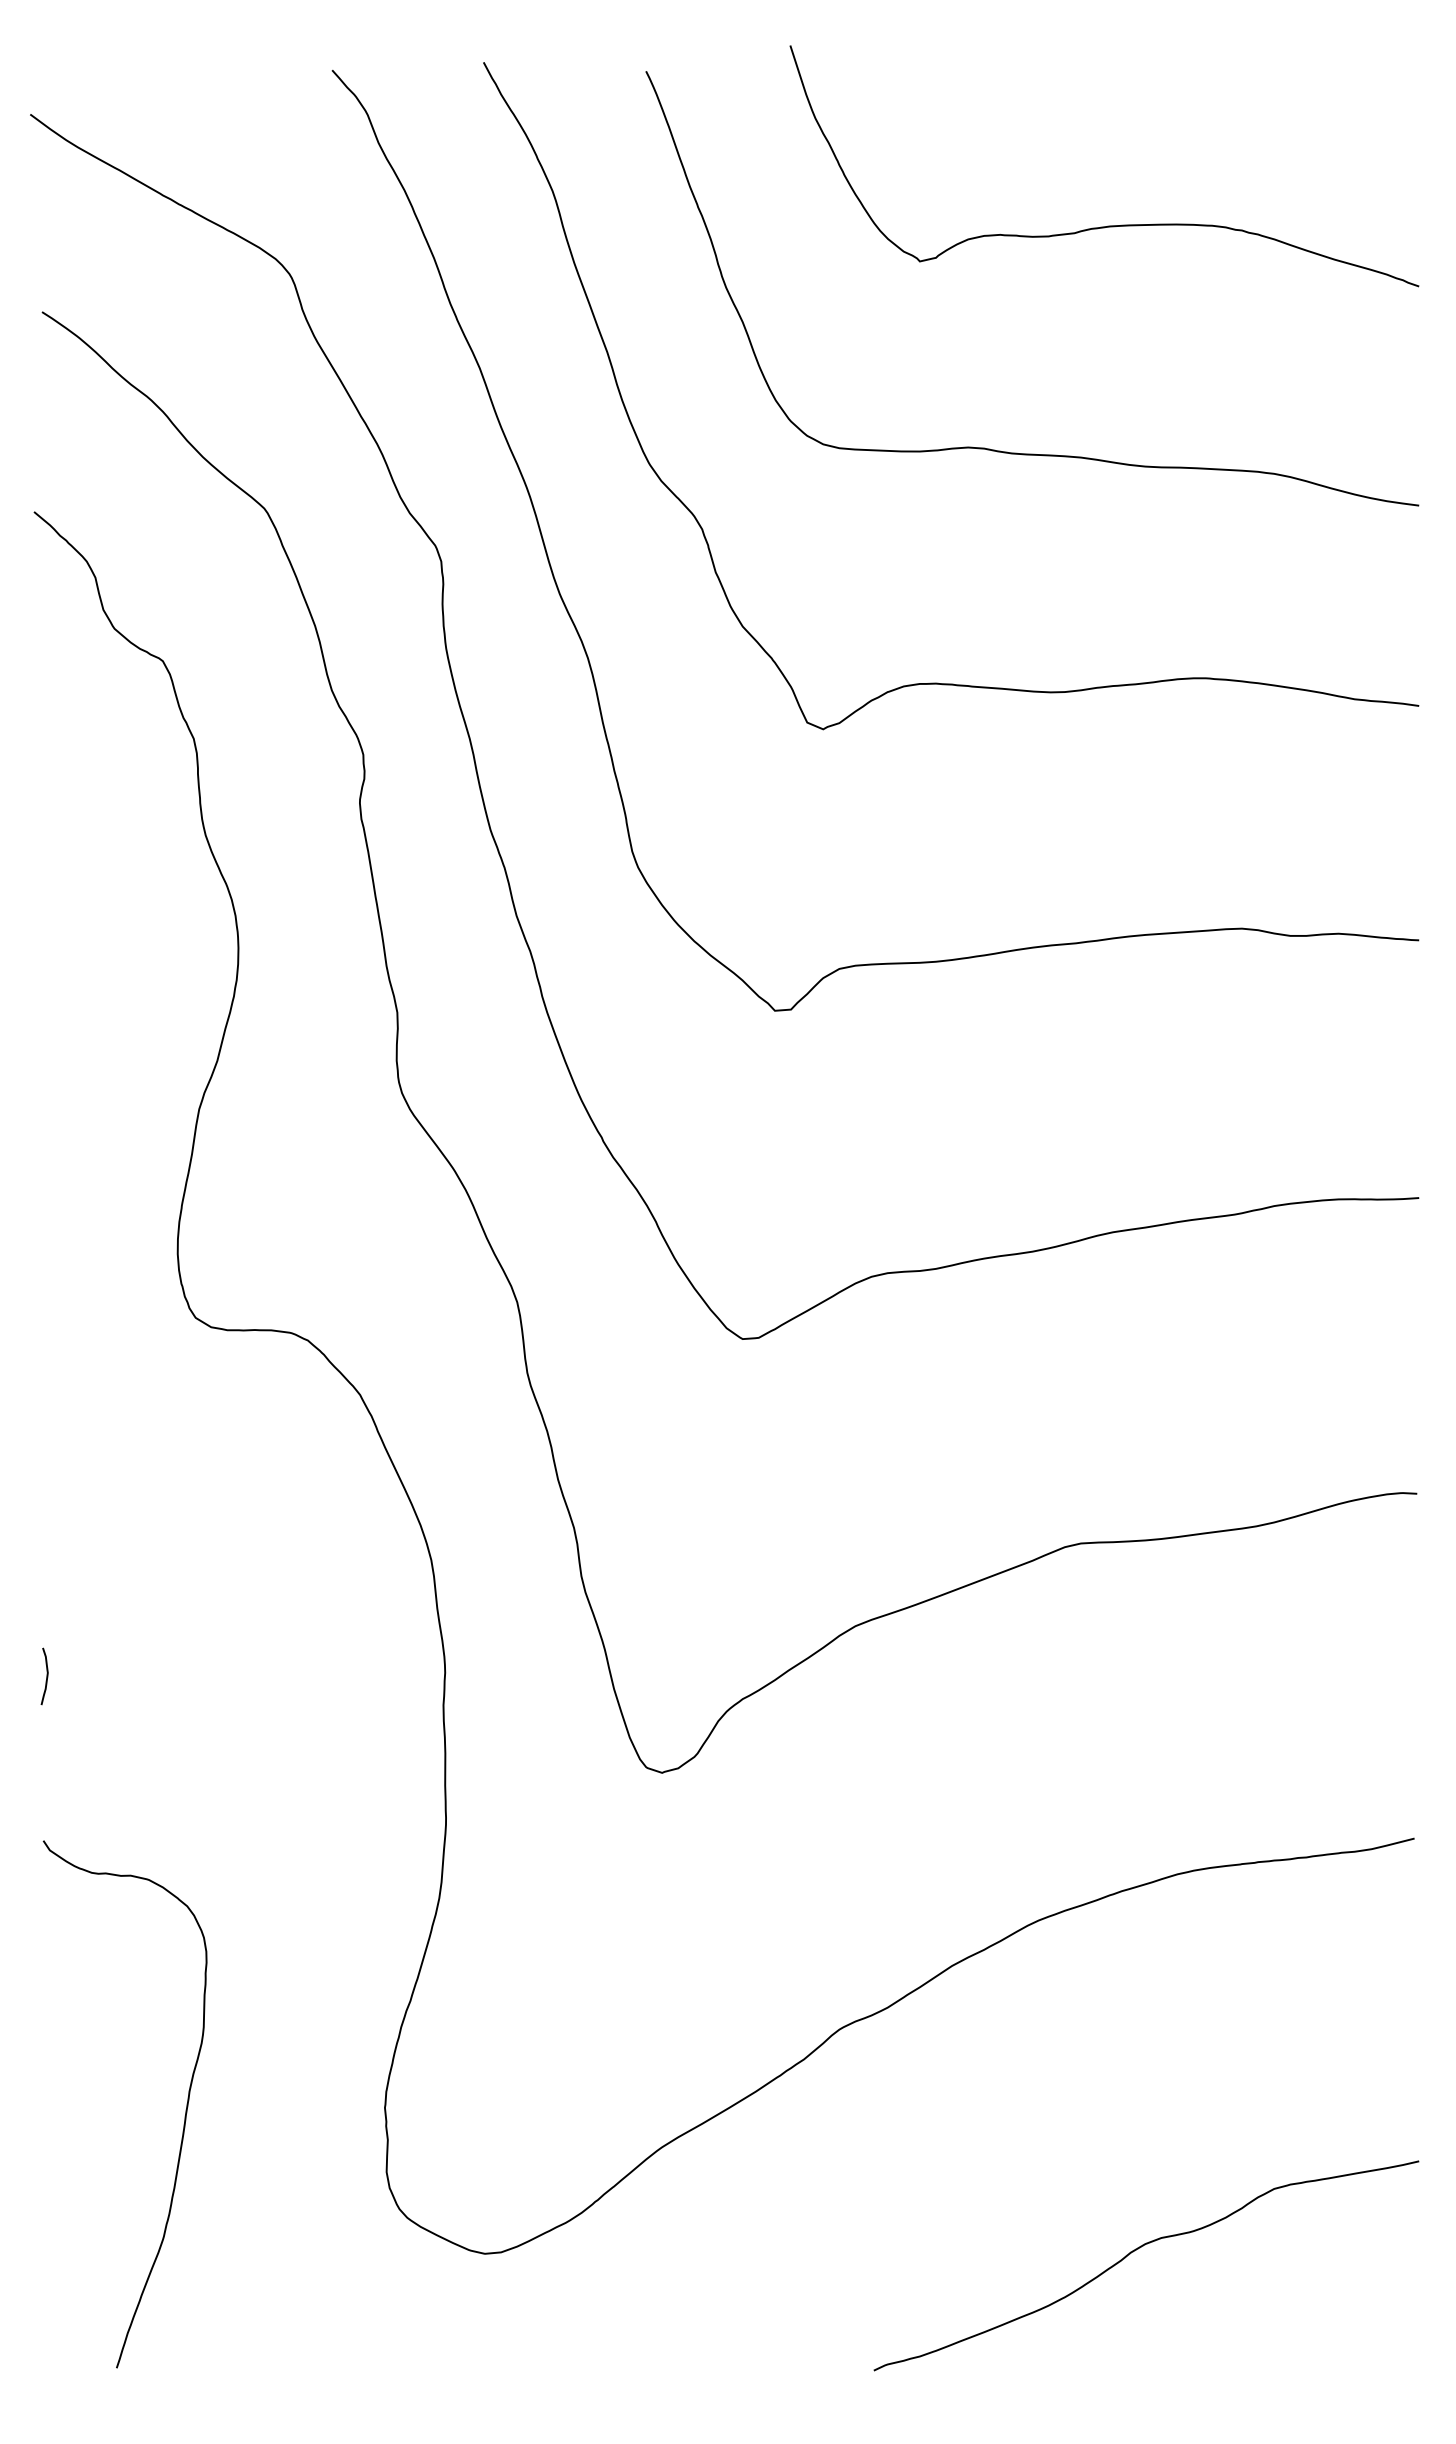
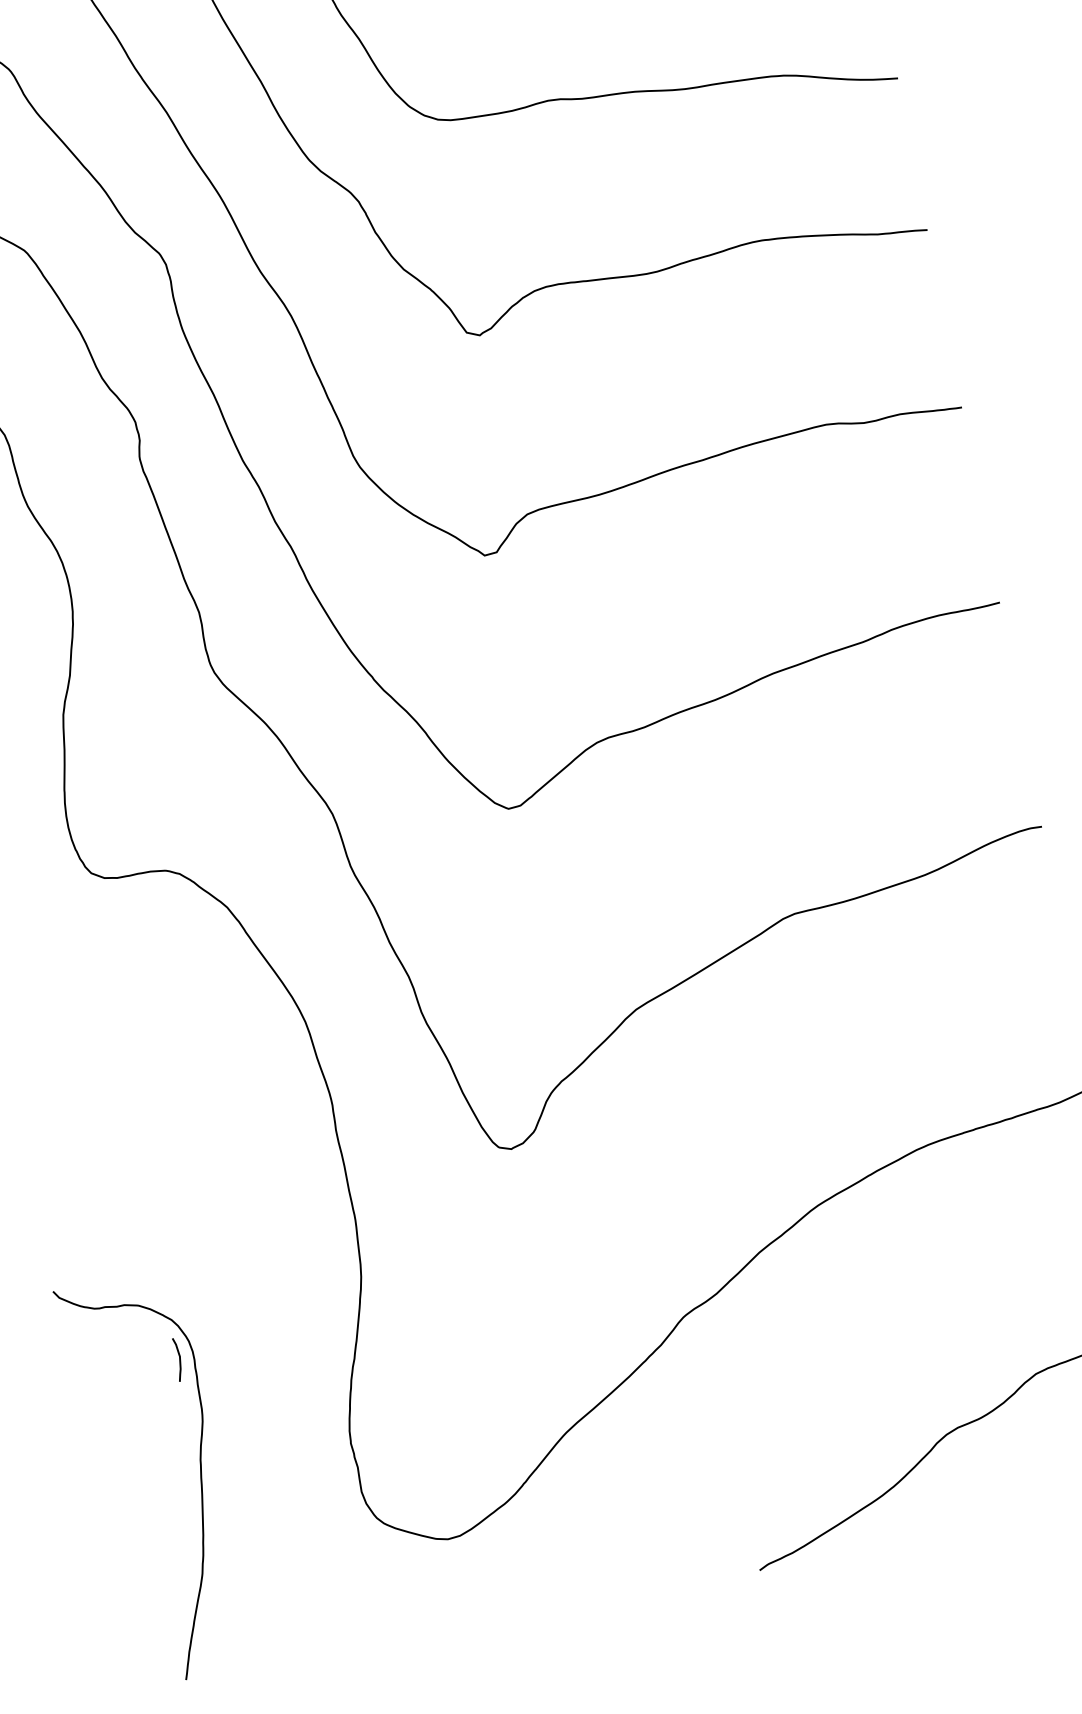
curve: (46, 1676) -> (179, 1359), moved

